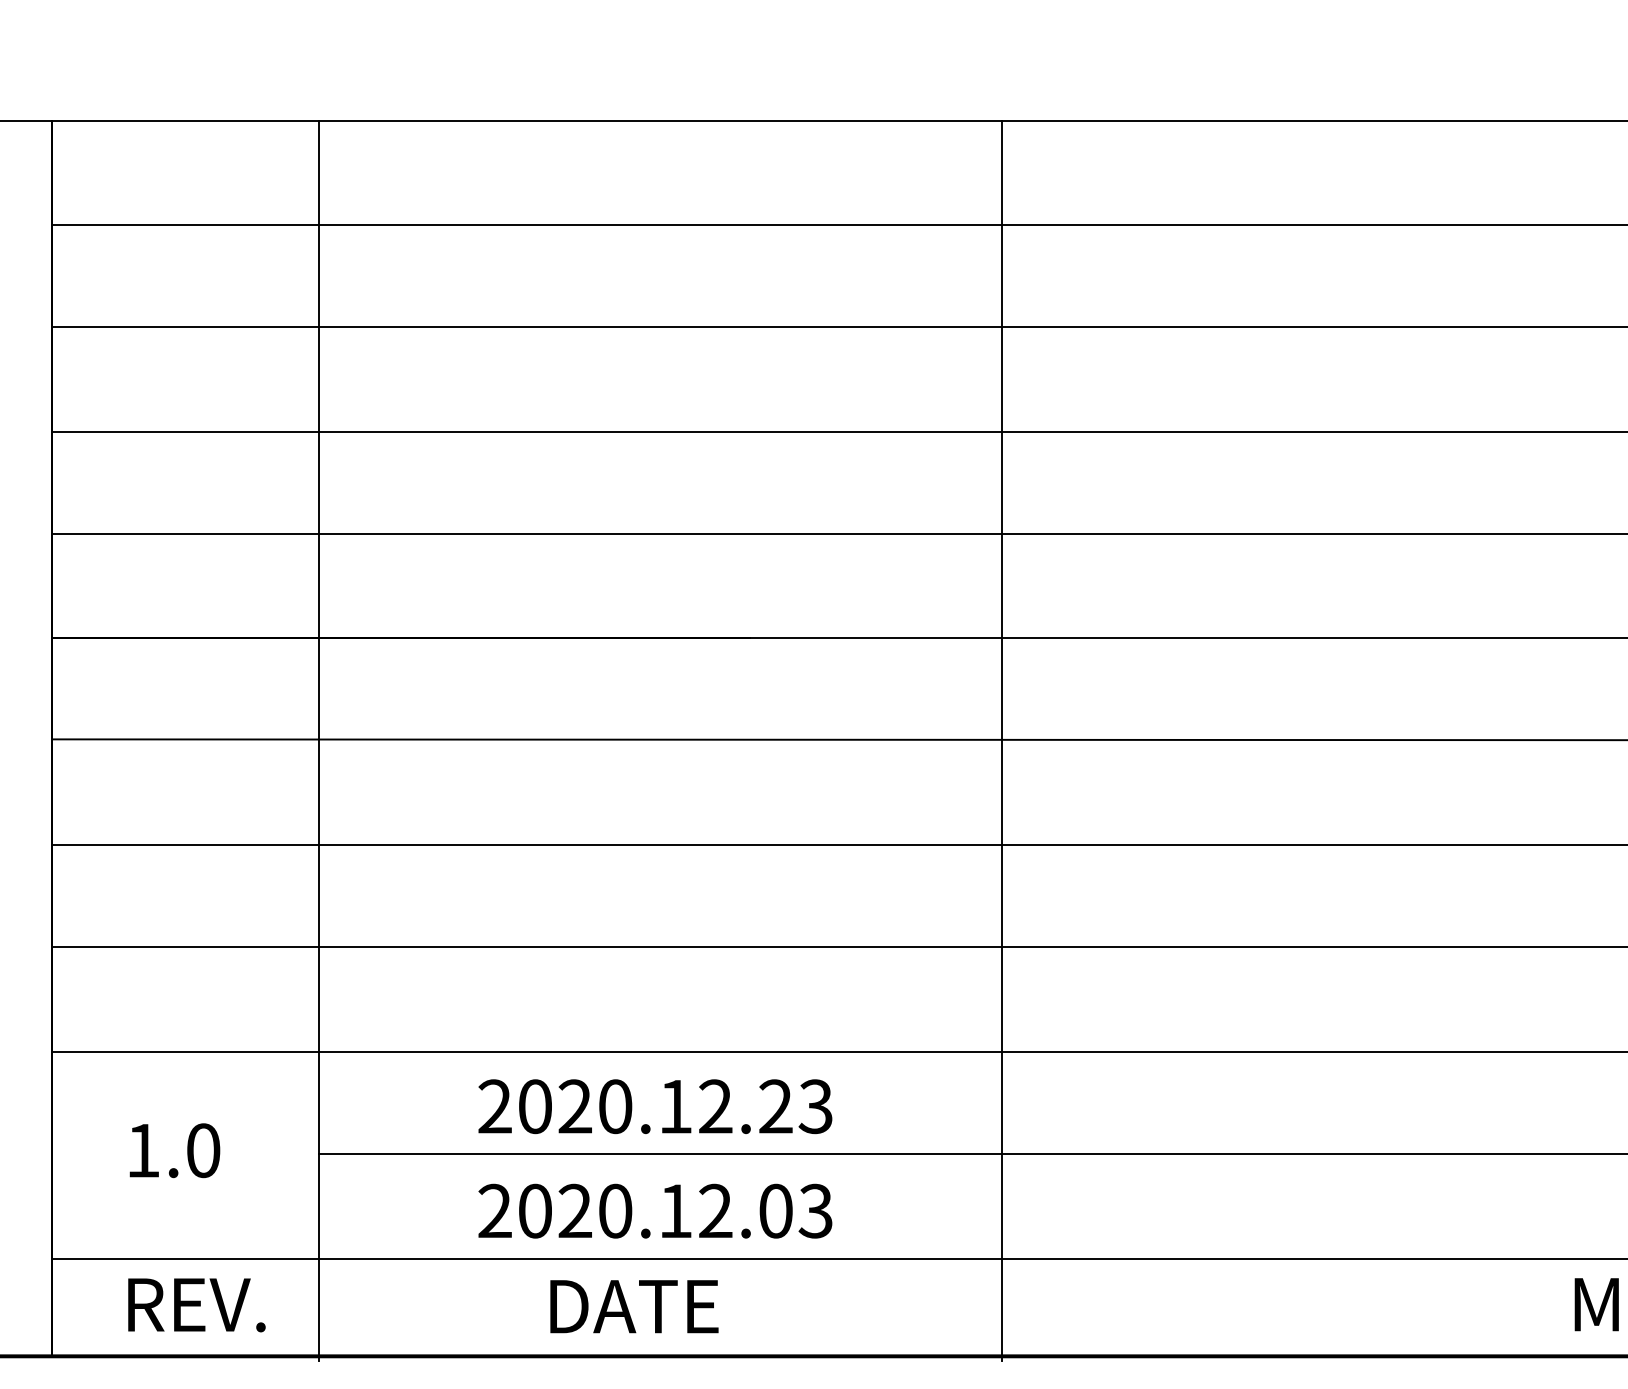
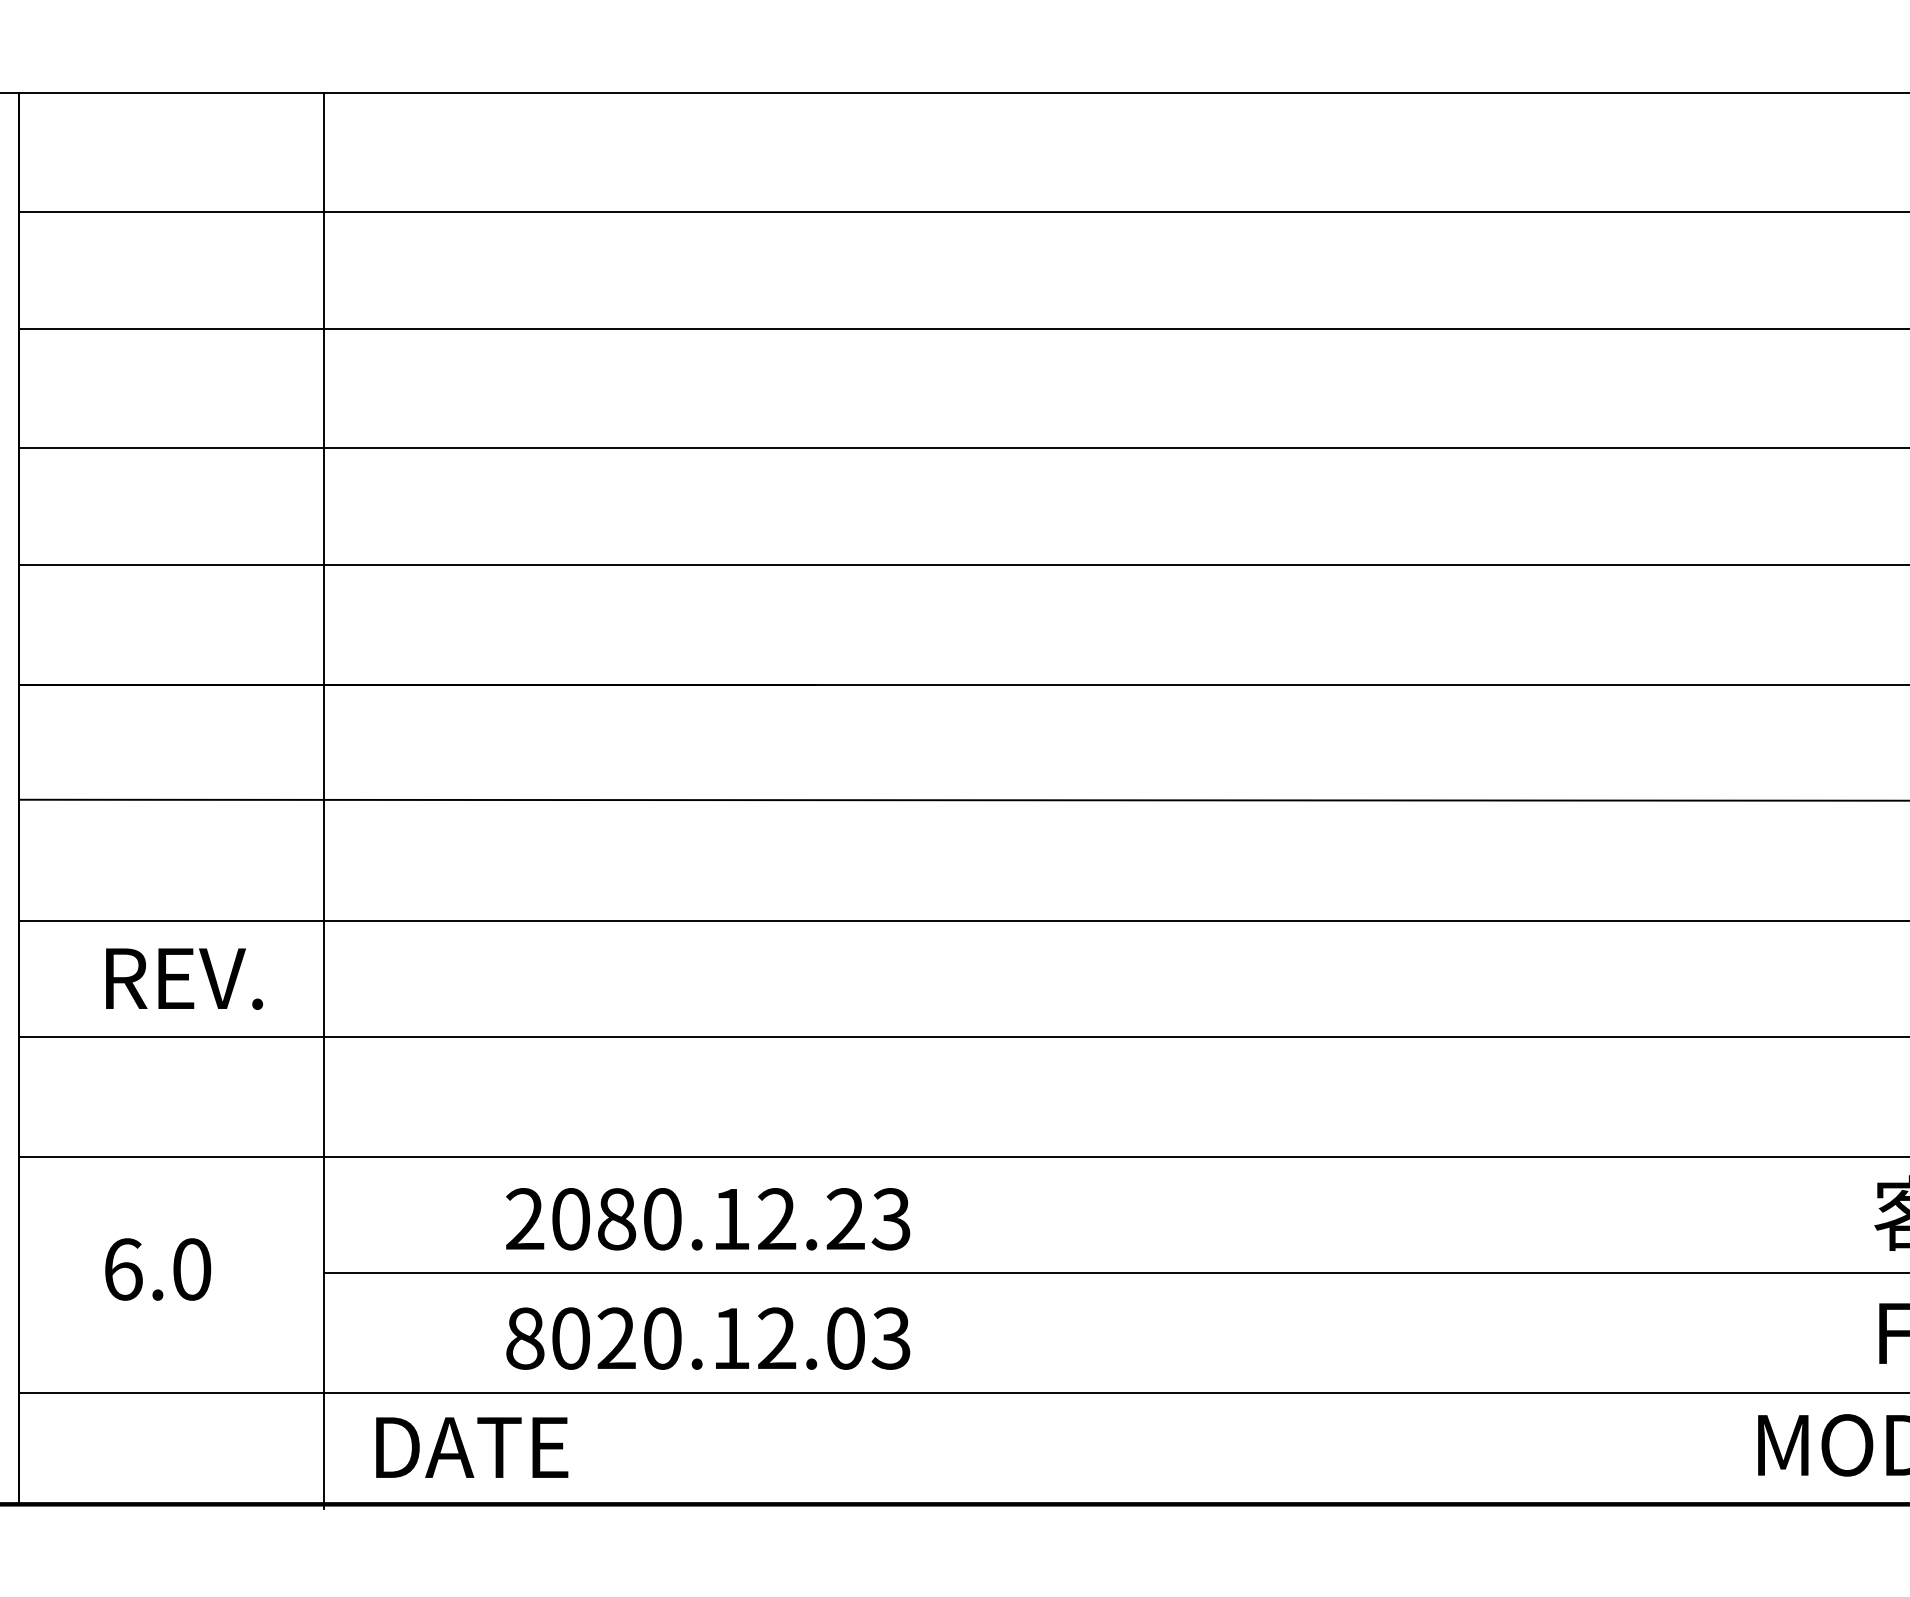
line: (1002, 740) -> (1104, 800), removed
text: (575, 1106) -> (616, 1219), 2020.12.23 -> 2080.12.23
text: (143, 1150) -> (123, 1269), 1.0 -> 6.0
text: (495, 1211) -> (525, 1338), 2020.12.03 -> 8020.12.03
text: (196, 1304) -> (184, 978), moved
text: (634, 1306) -> (472, 1447), moved

